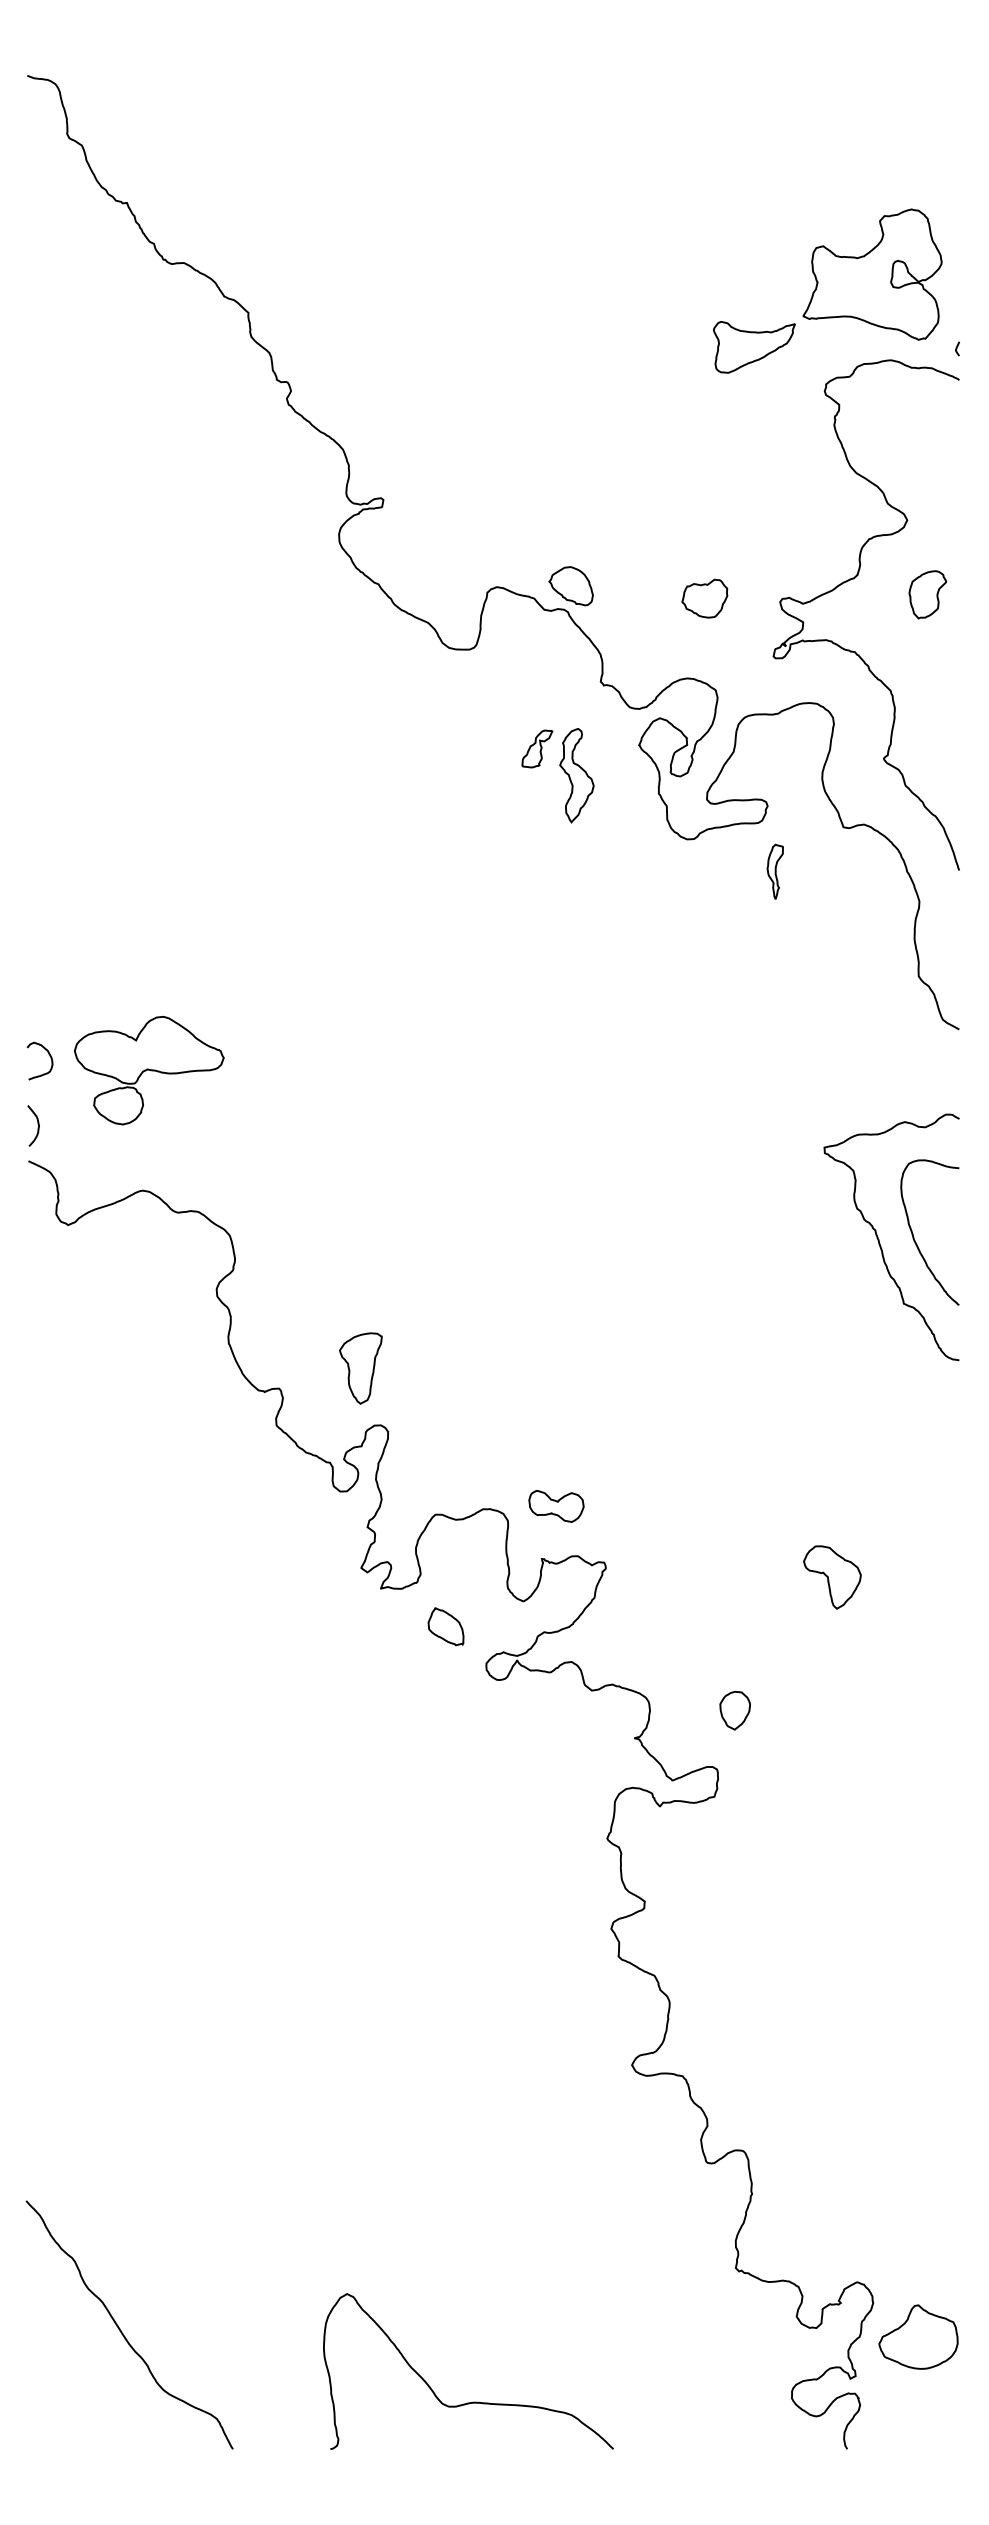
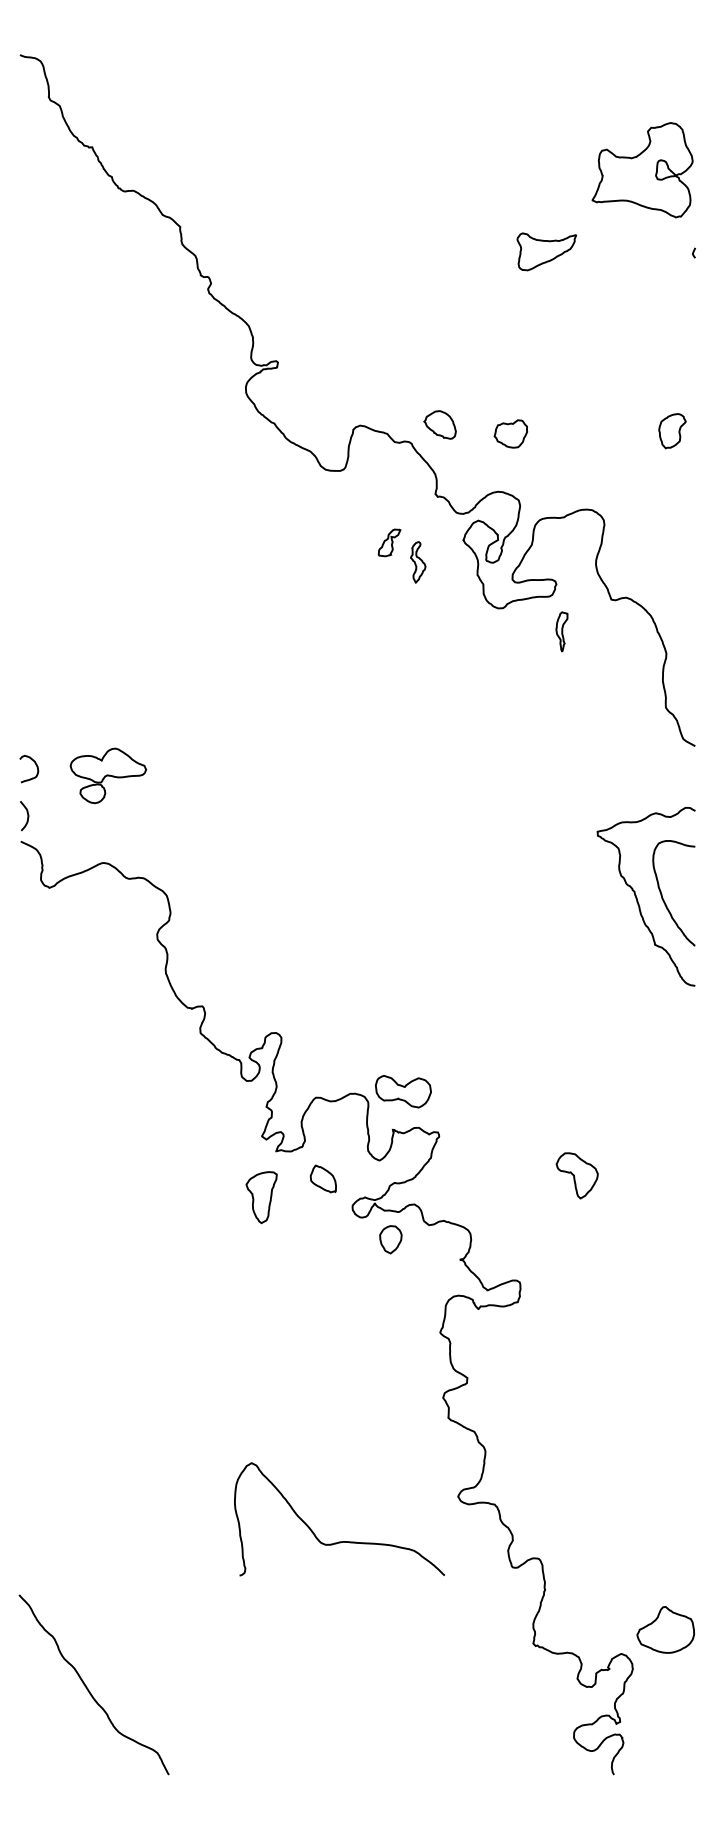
part: (872, 274) -> (642, 170), moved
curve: (853, 579) -> (618, 420), removed
part: (570, 586) -> (439, 425), moved
part: (576, 775) -> (417, 562), size x0.6
part: (149, 1070) -> (108, 775), size x0.7
part: (360, 1368) -> (261, 1197), moved
part: (556, 1506) -> (403, 1091), size x1.4
part: (832, 1577) -> (577, 1175), moved
part: (734, 1710) -> (390, 1239), moved
part: (918, 2336) -> (665, 1629), moved
curve: (472, 2401) -> (342, 1541), moved

